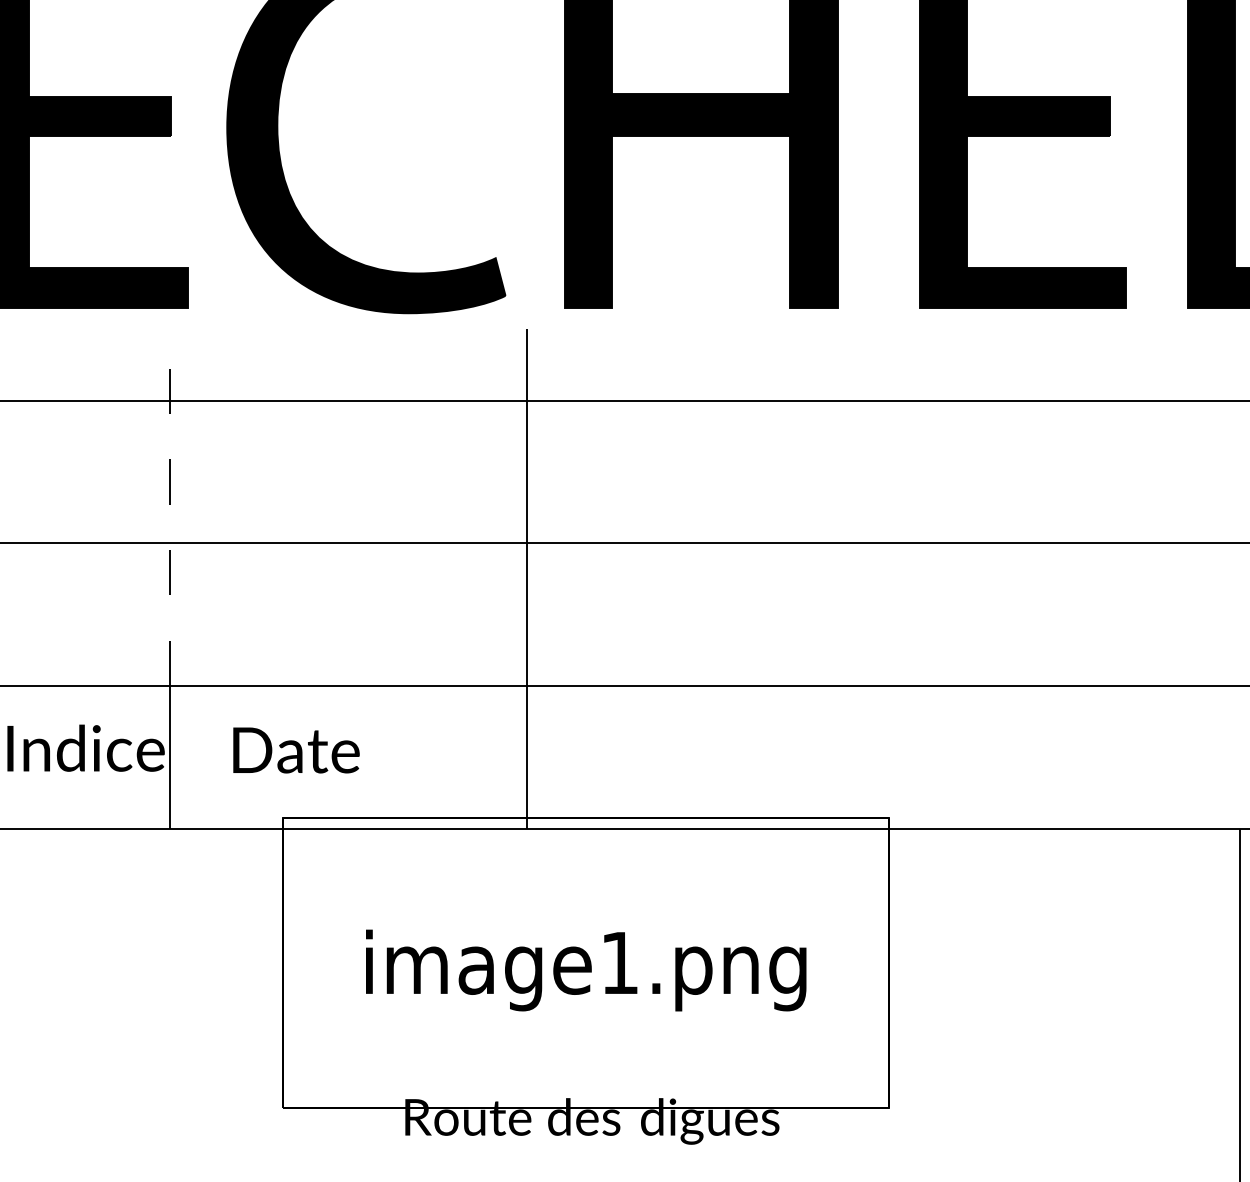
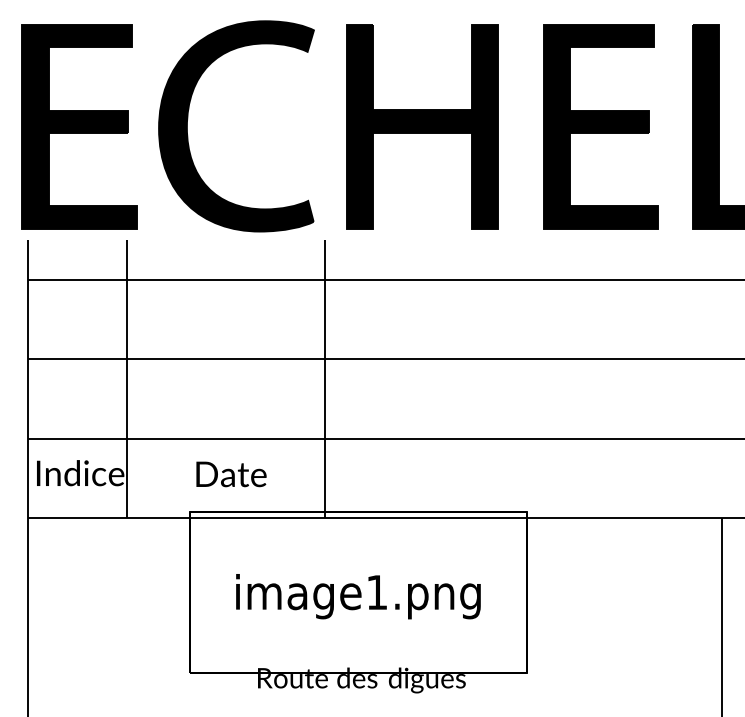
line: (170, 507) -> (127, 339), dashed -> solid
text: (296, 750) -> (231, 474), moved

